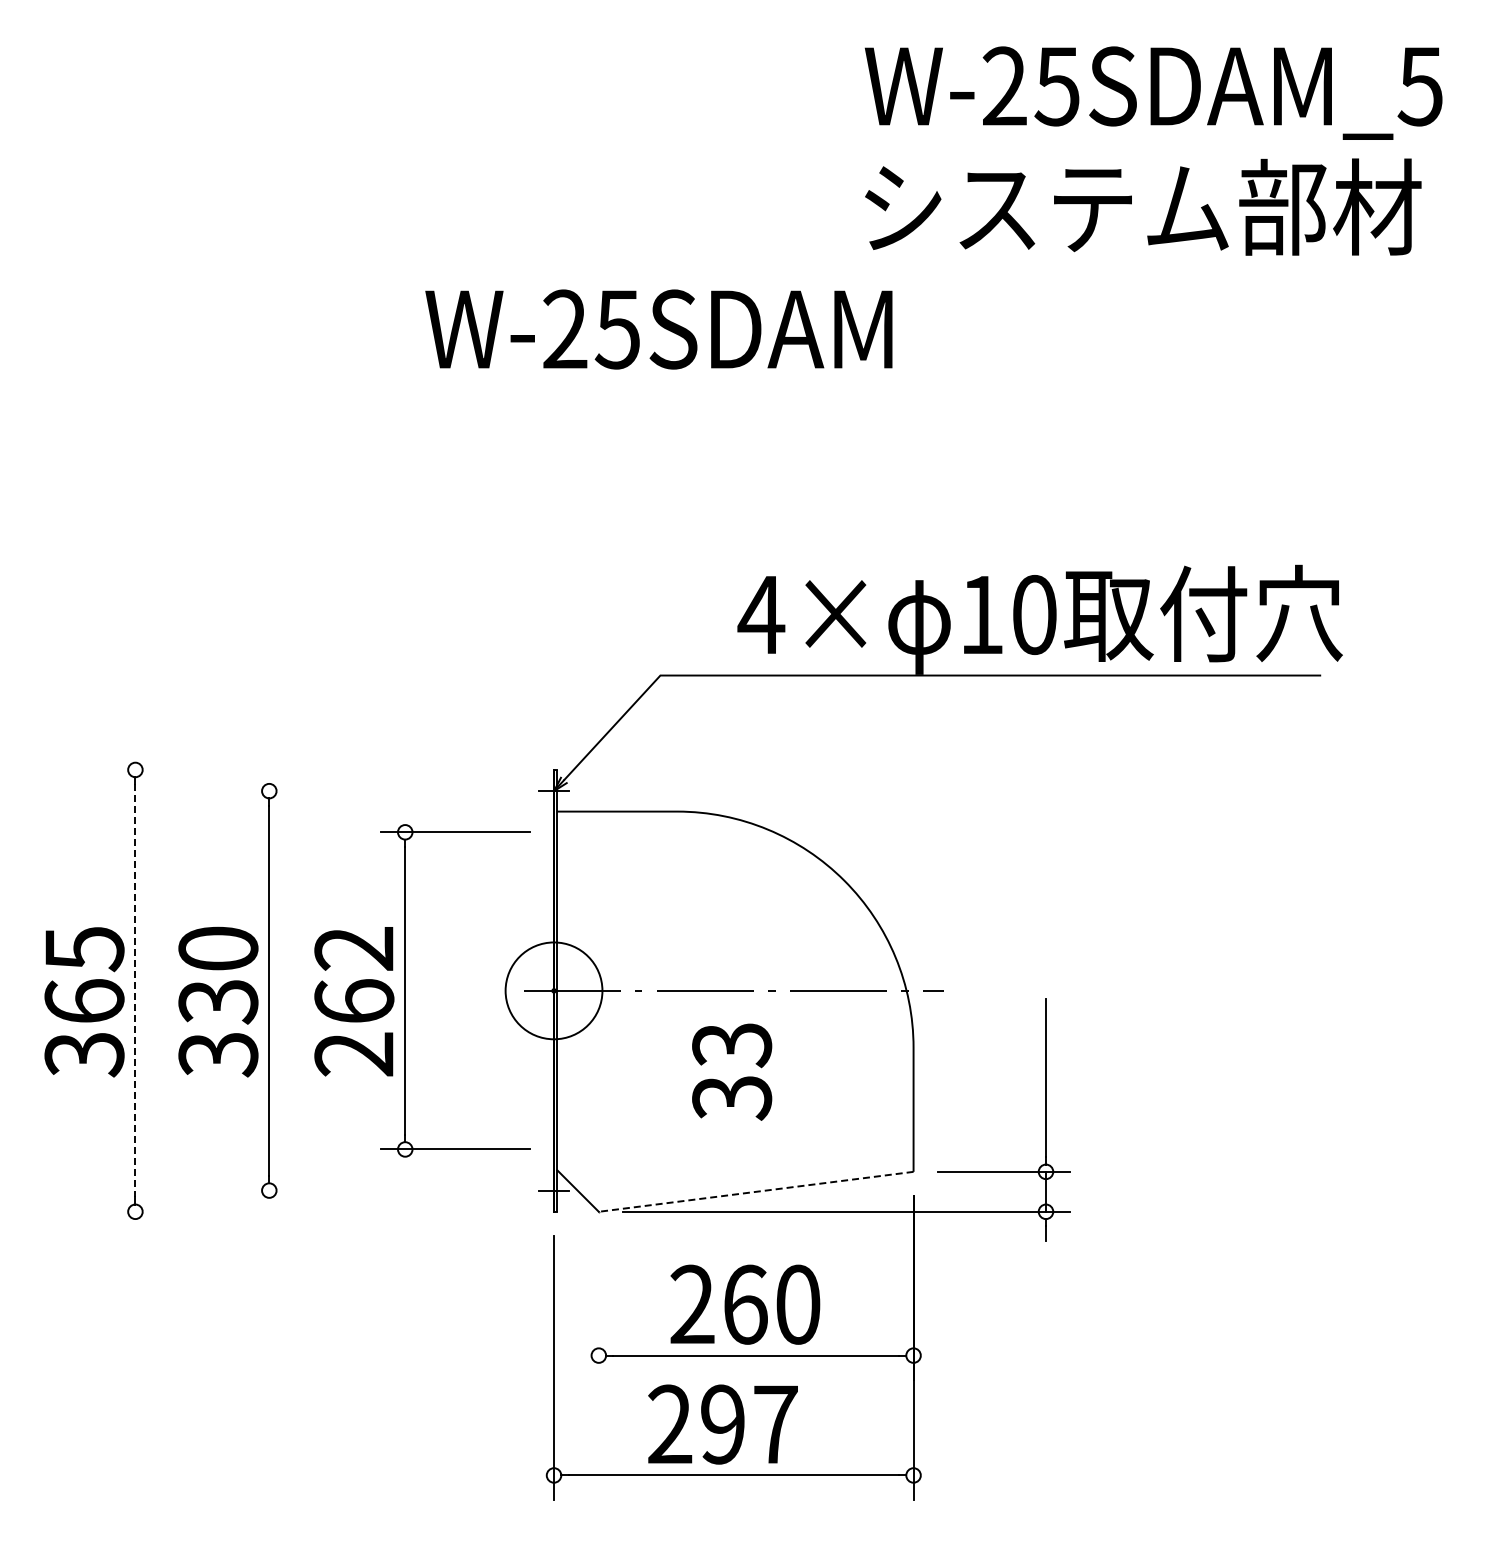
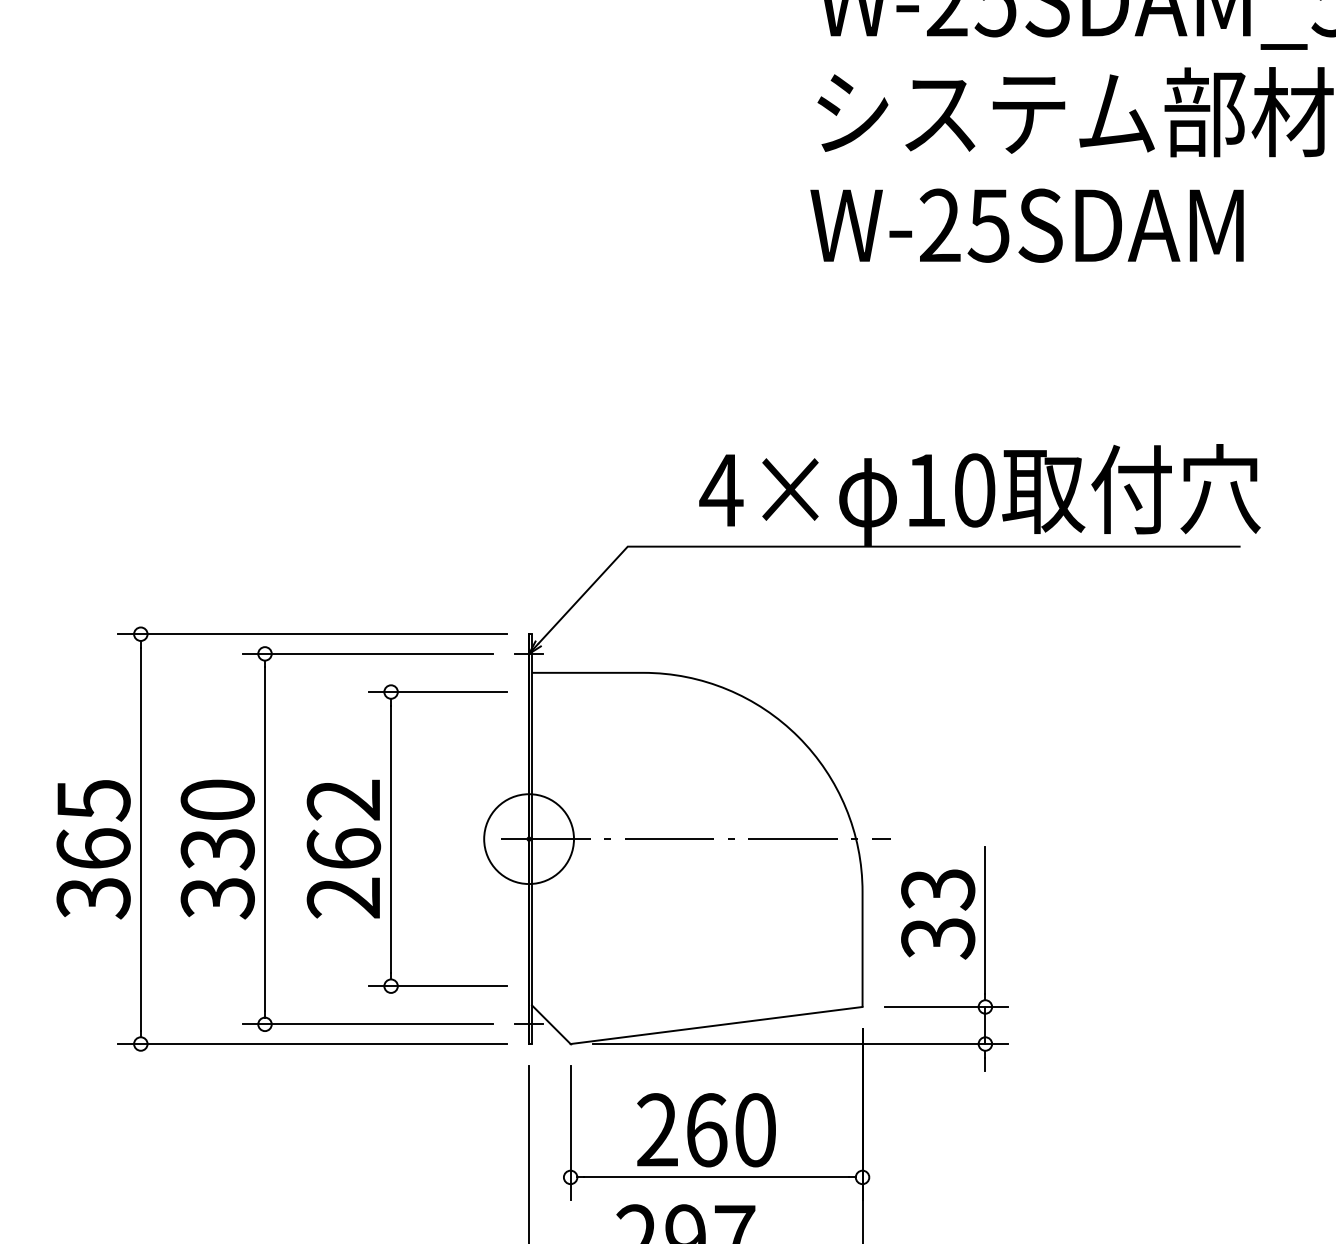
text: (658, 329) -> (1026, 225), moved
line: (320, 769) -> (312, 633), added
line: (379, 791) -> (367, 654), added
line: (135, 991) -> (140, 839), dashed -> solid
text: (732, 1071) -> (938, 913), moved
line: (379, 1190) -> (367, 1024), added
line: (756, 1191) -> (716, 1025), dashed -> solid
line: (320, 1211) -> (312, 1043), added
line: (598, 1307) -> (570, 1132), added

